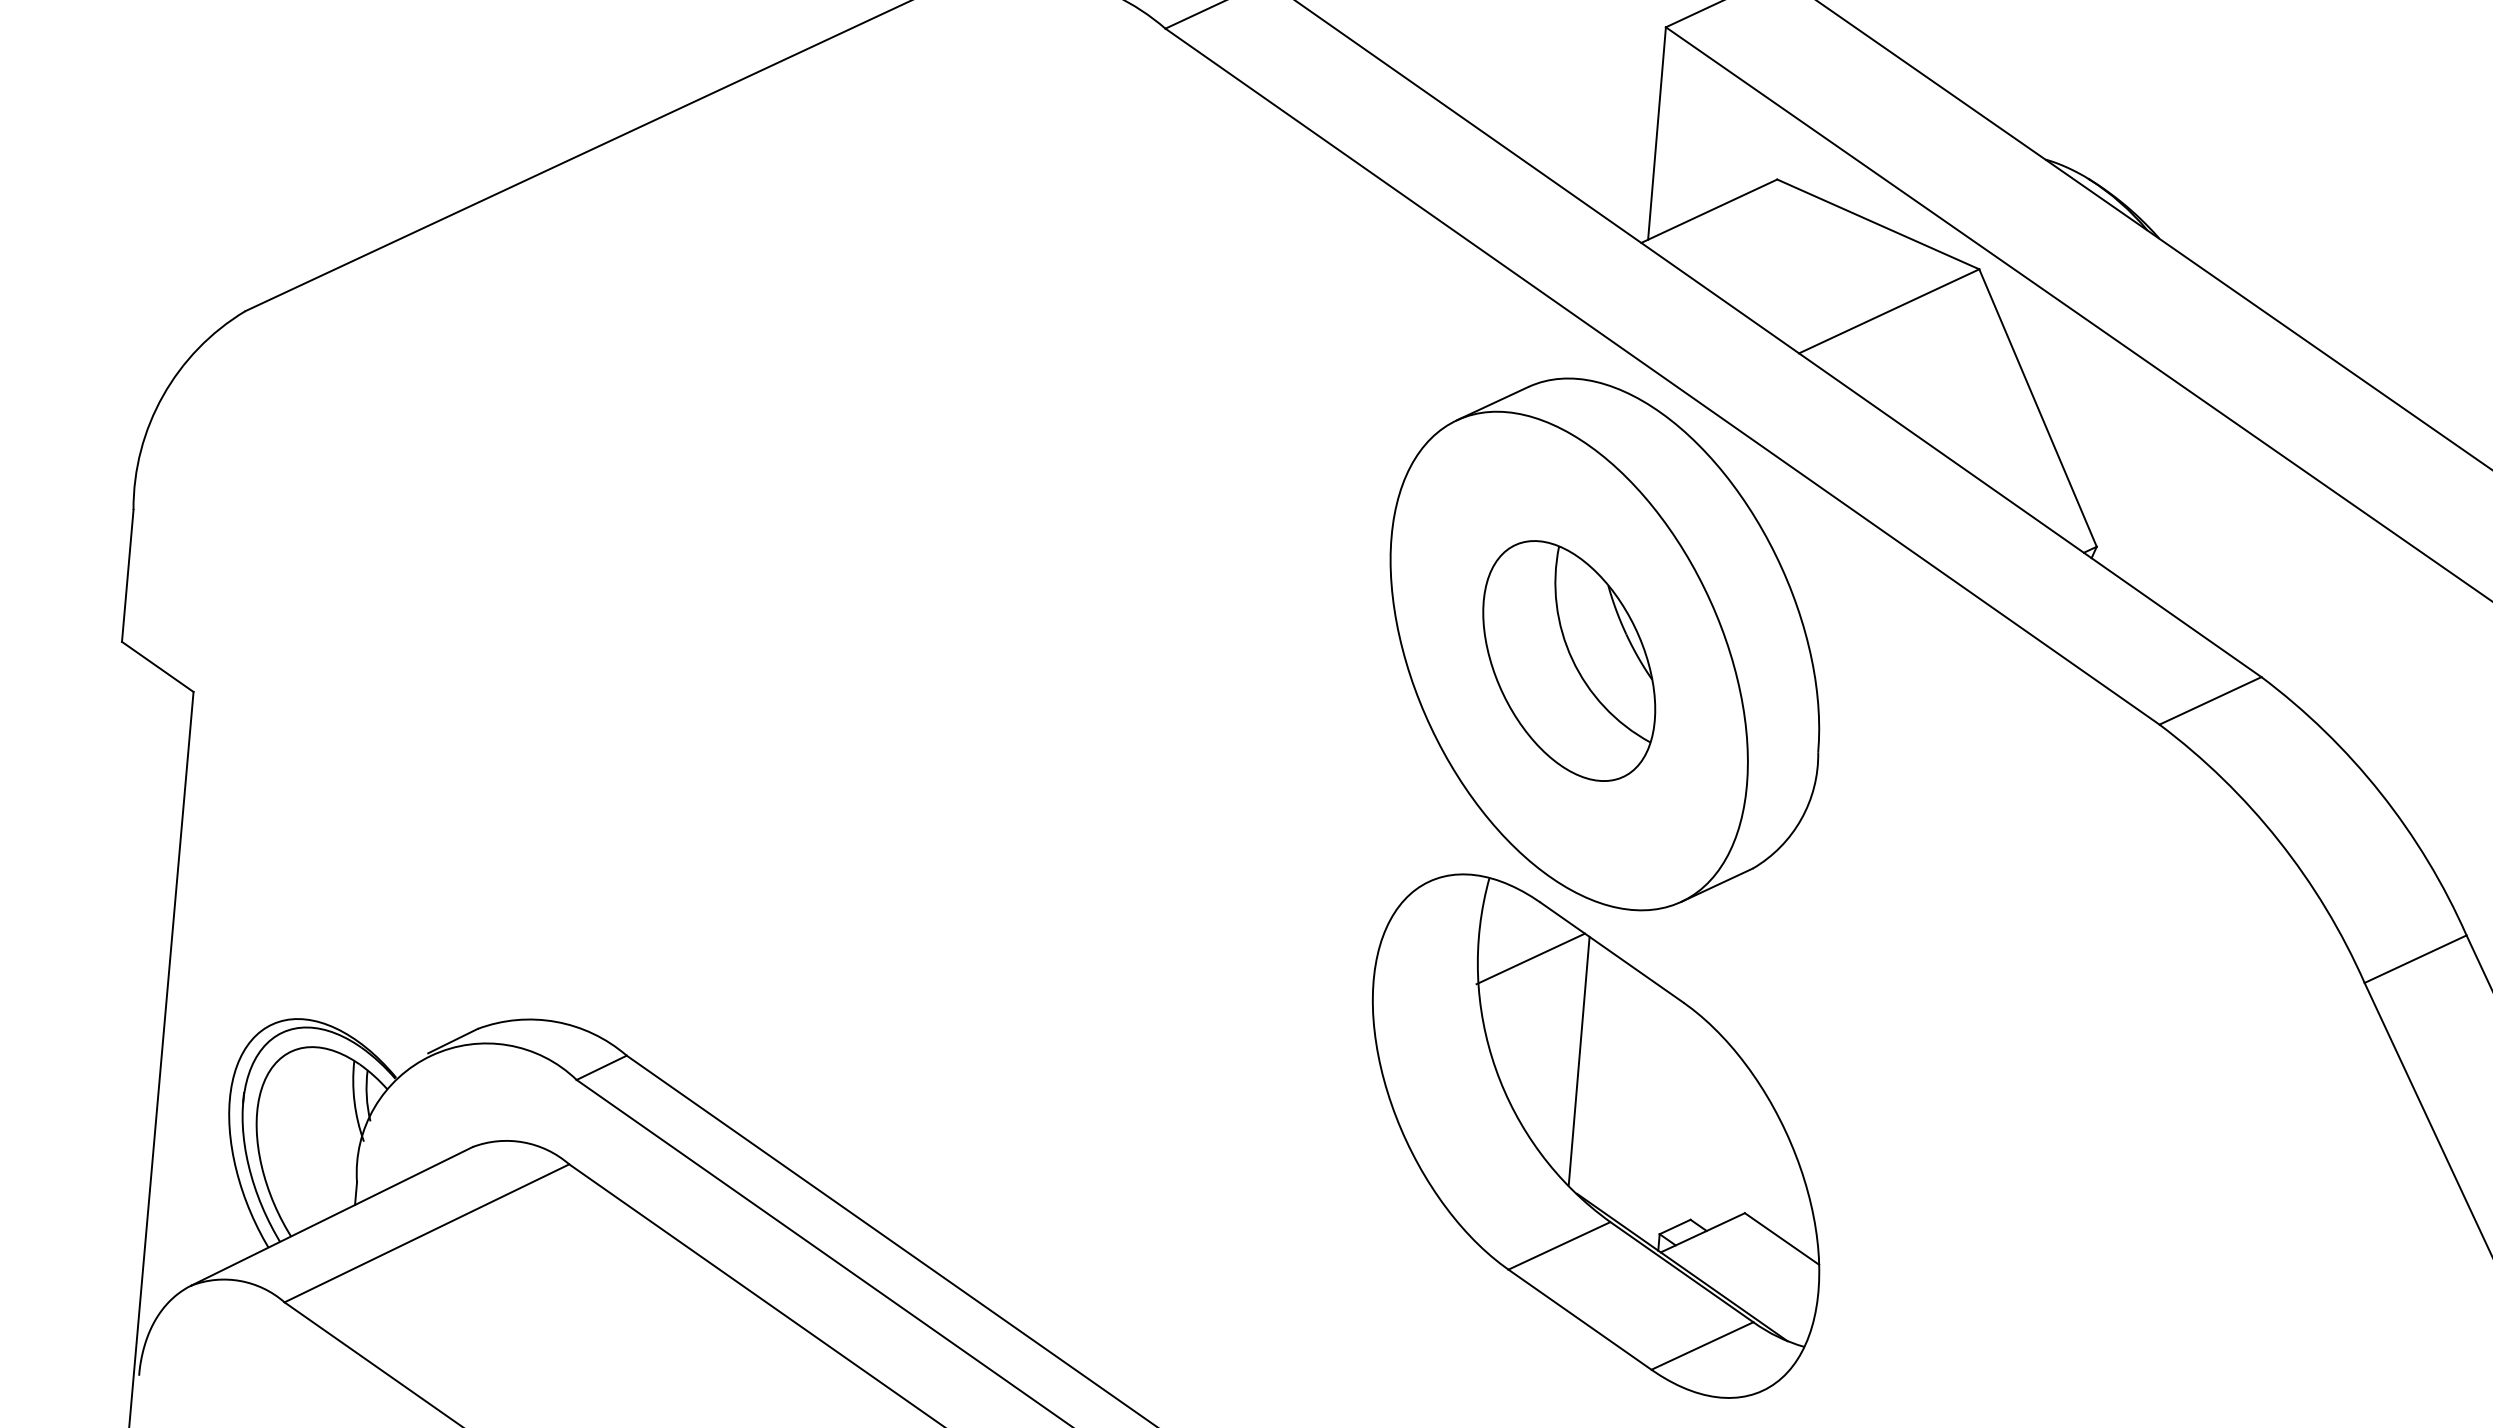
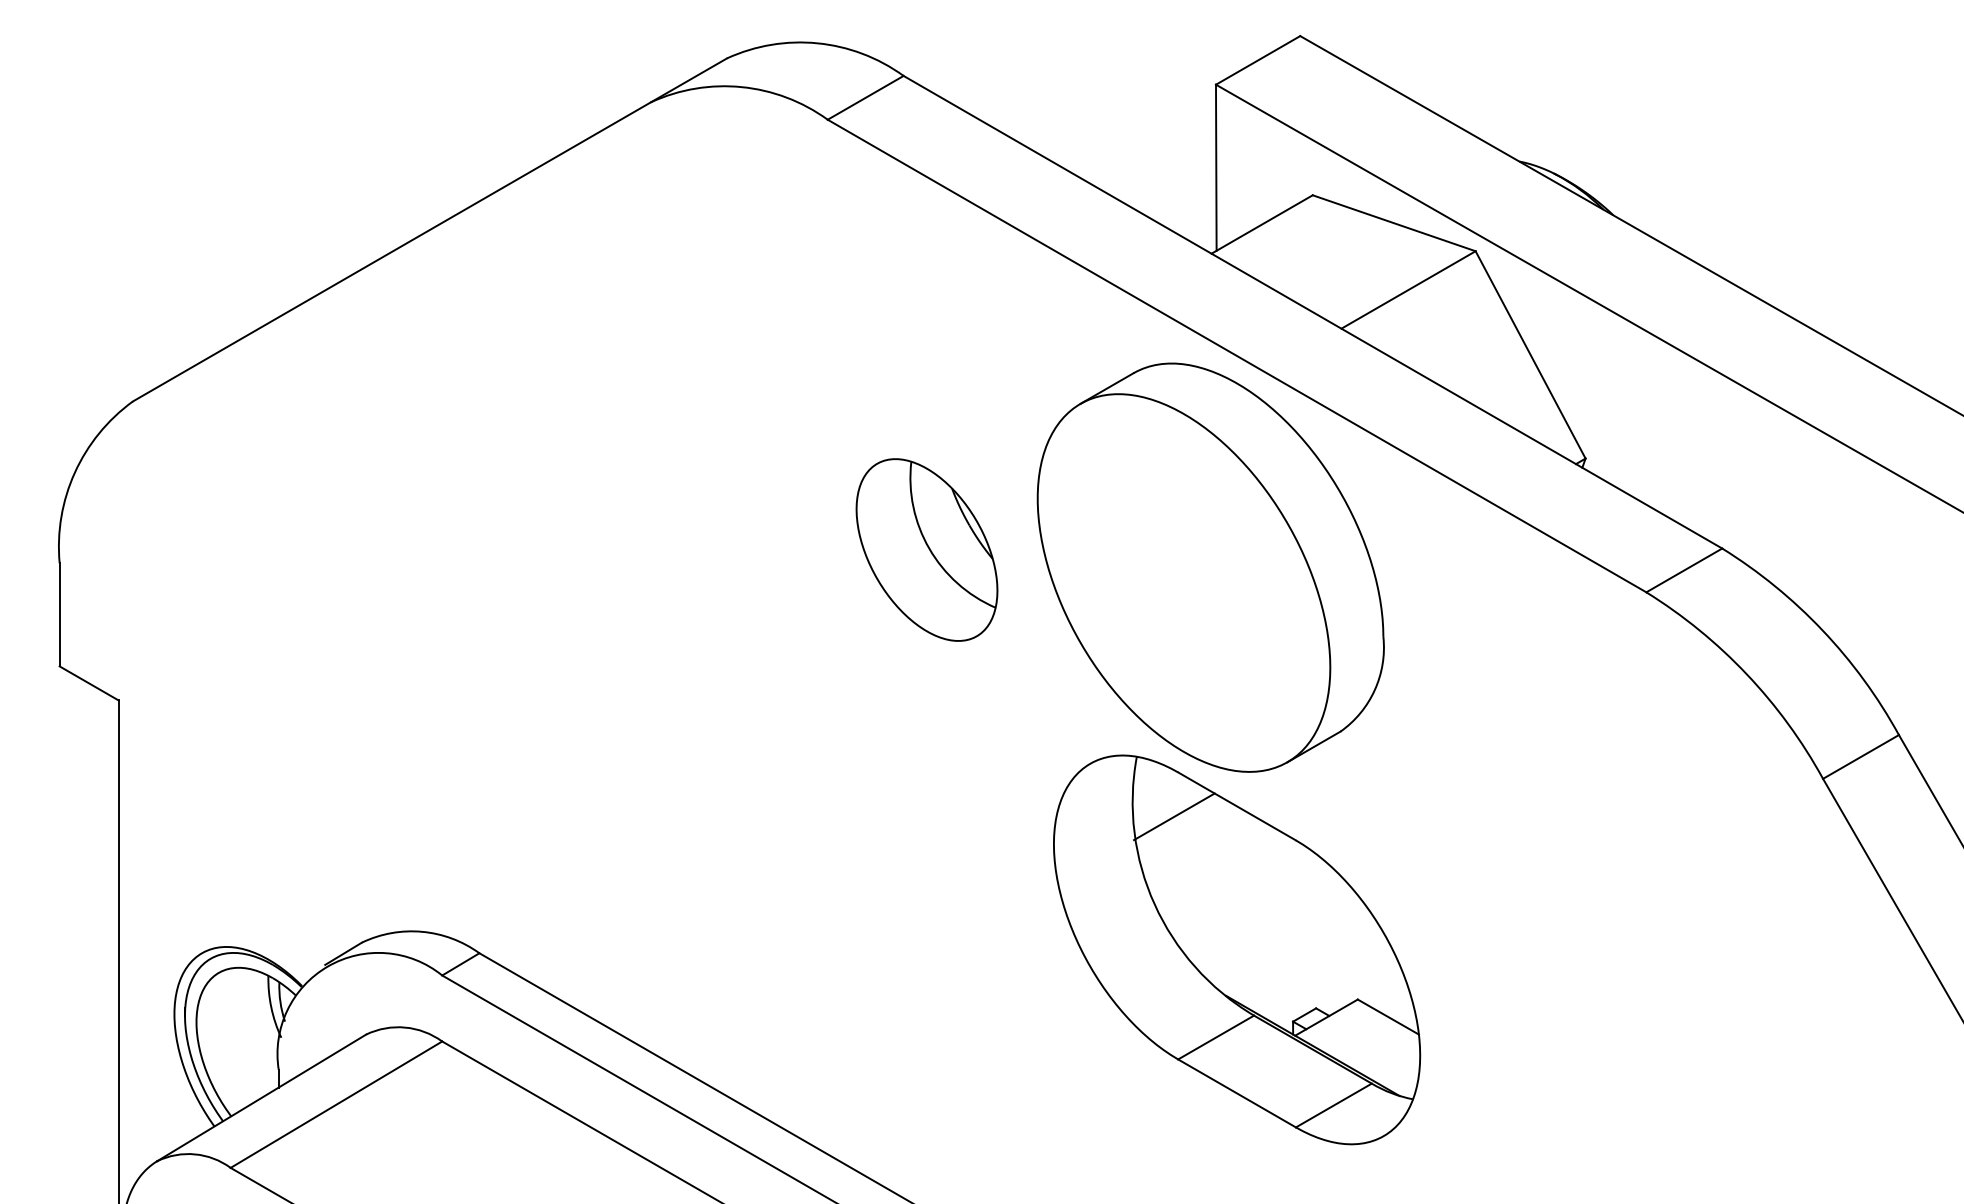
part: (1568, 660) -> (926, 549), moved
line: (1578, 1060) -> (1218, 892), removed

